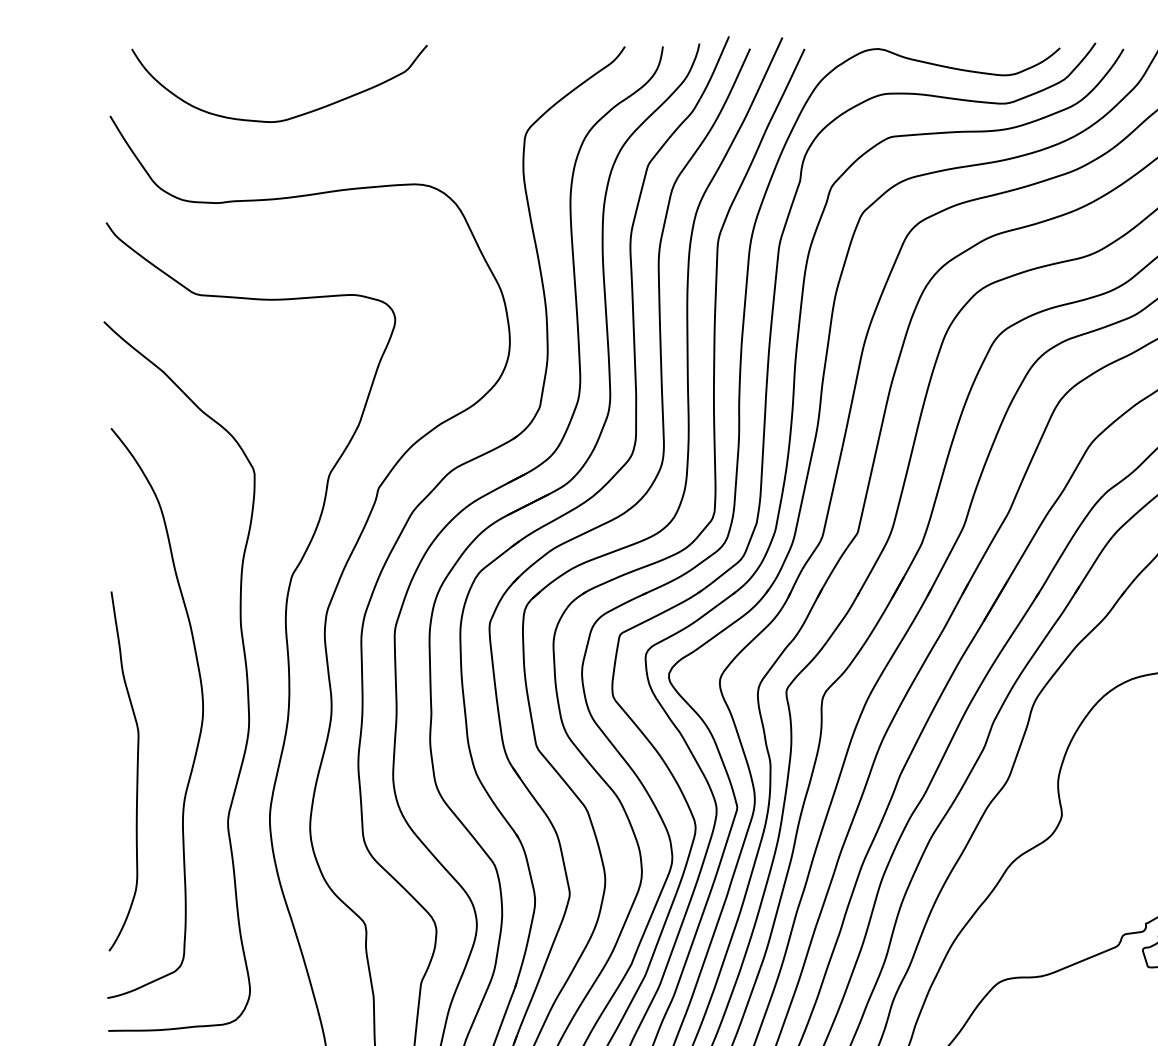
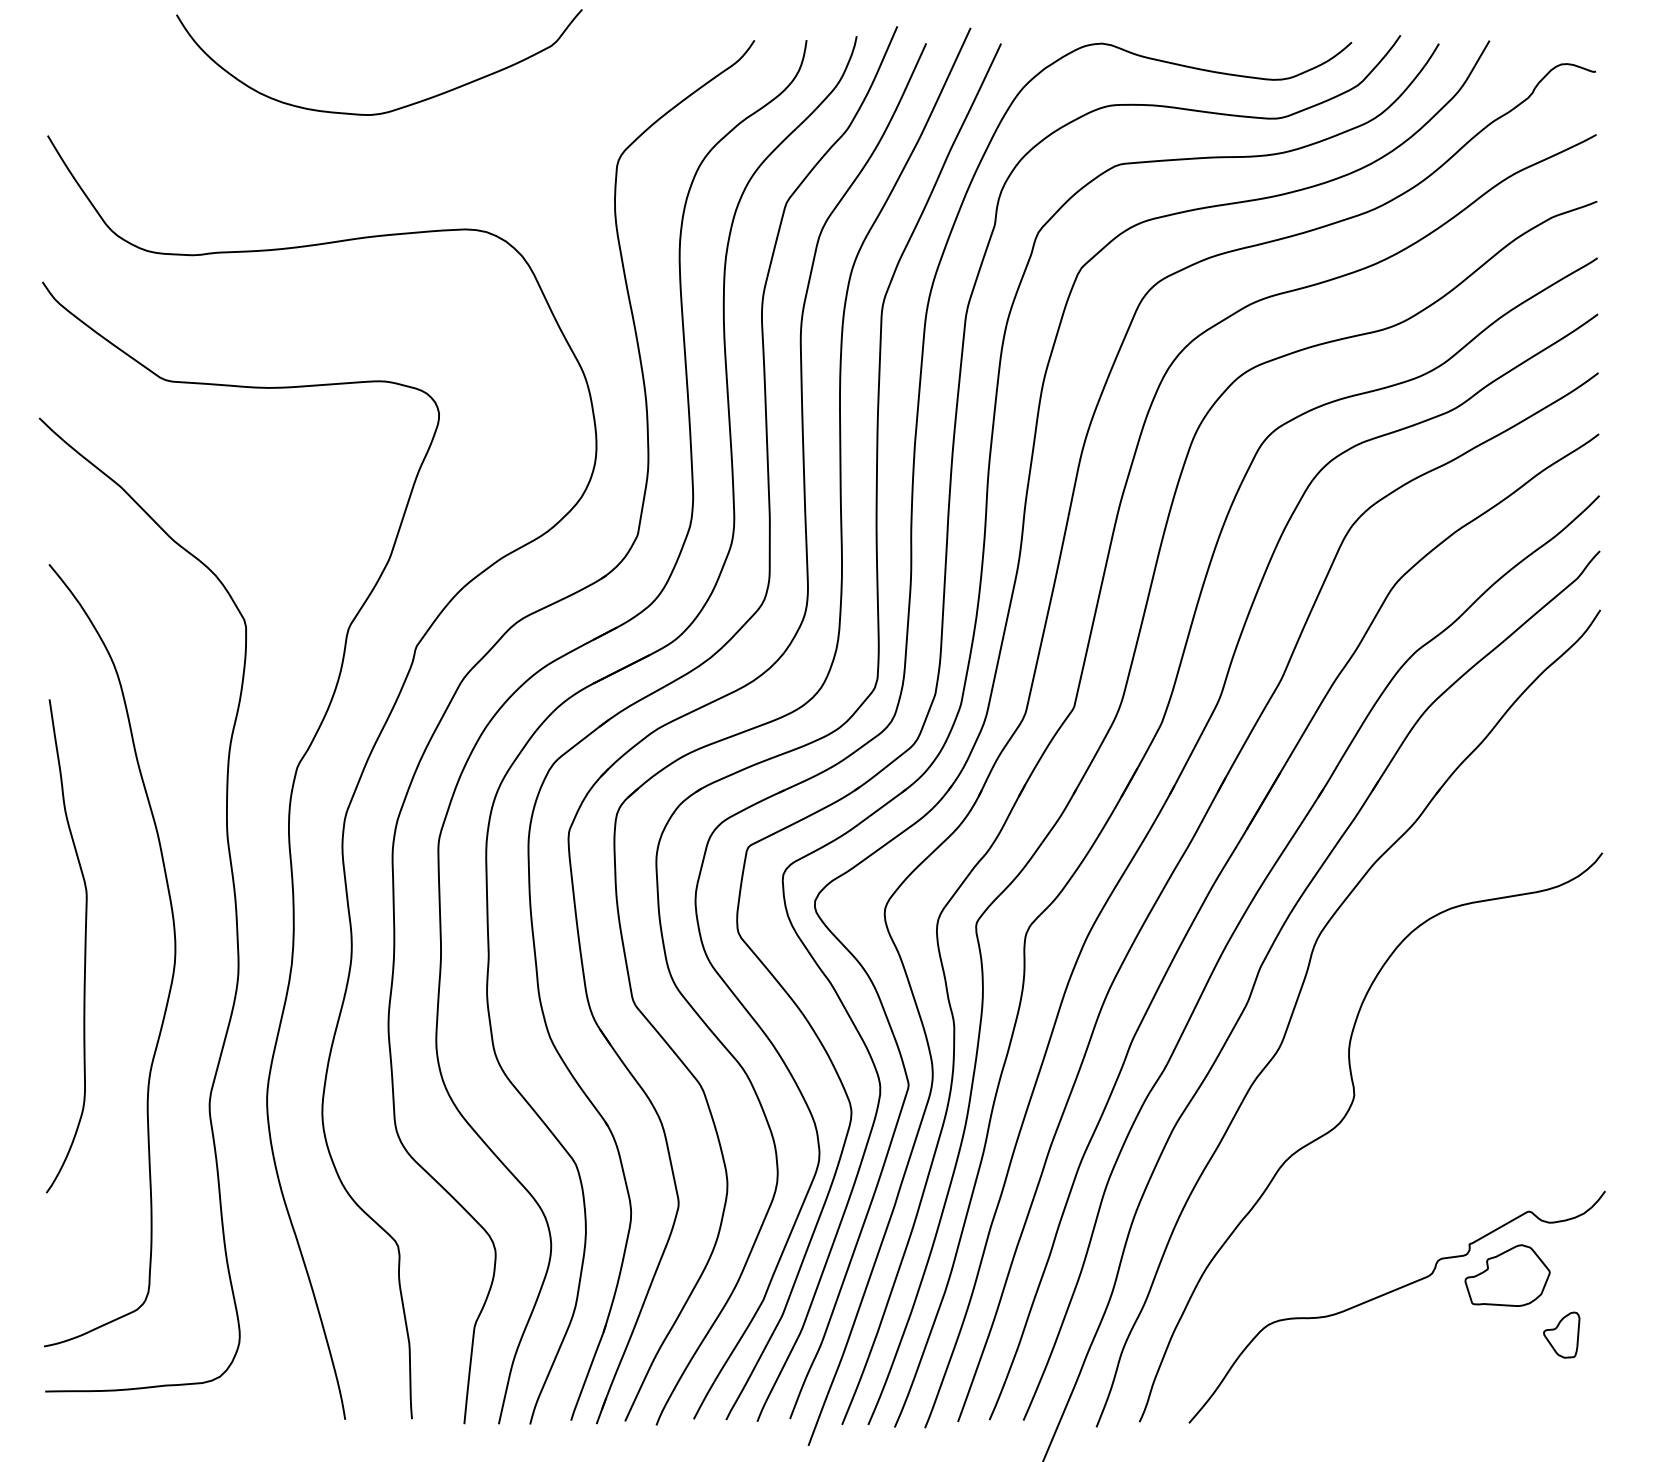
curve: (286, 118) -> (389, 110), moved
curve: (136, 771) -> (84, 946), moved

